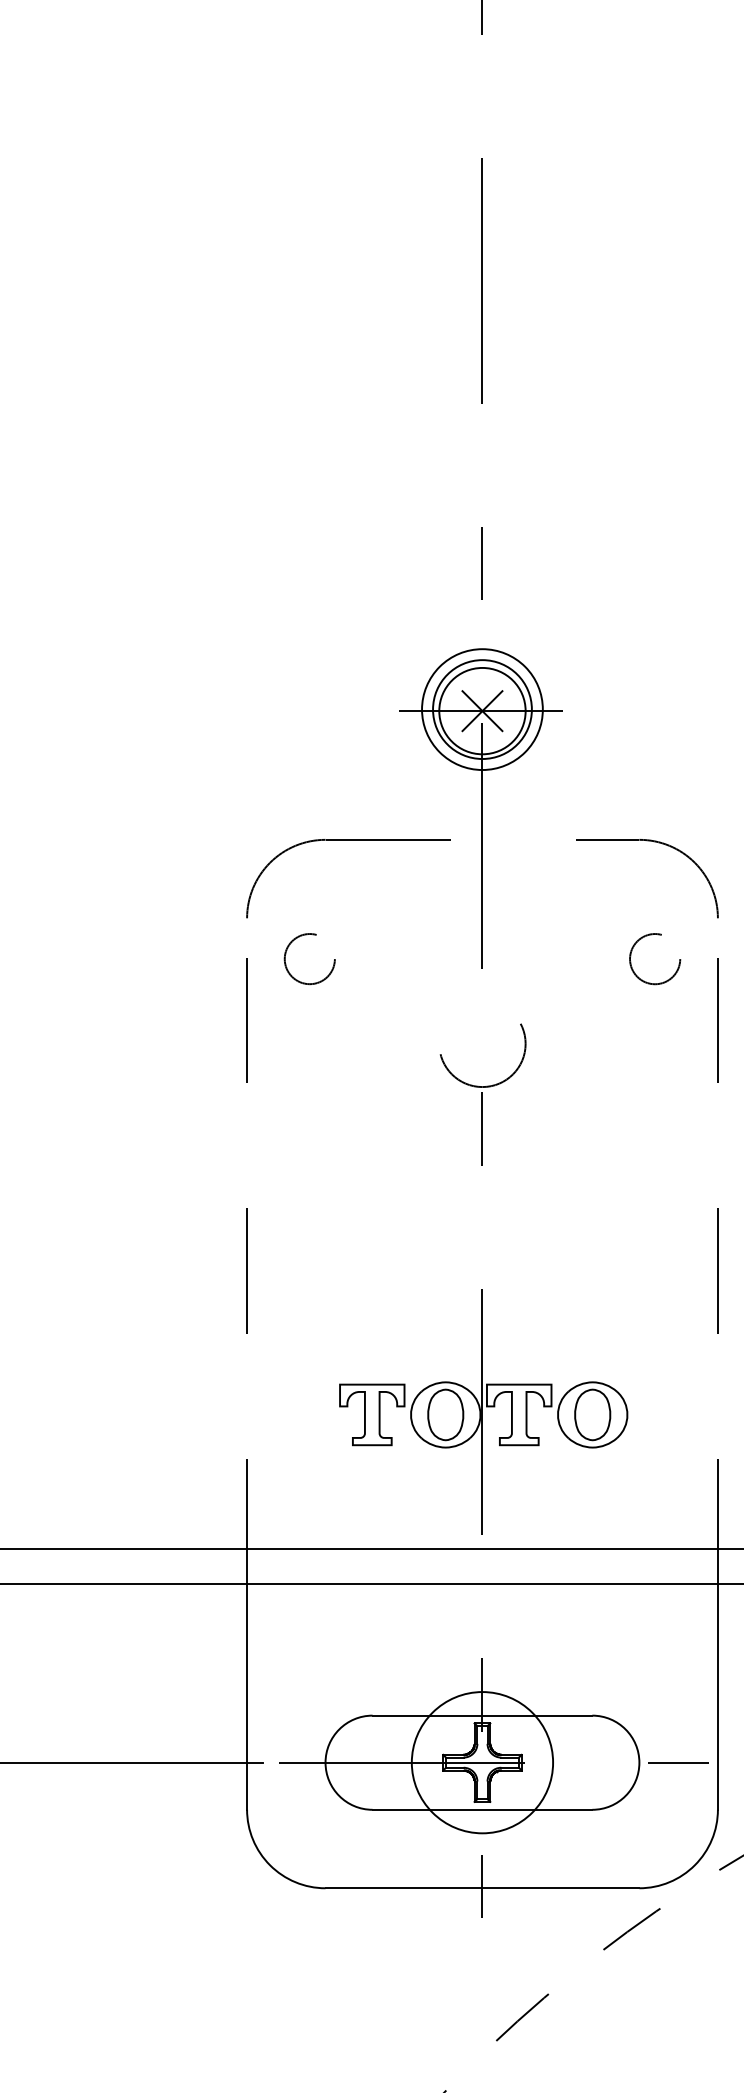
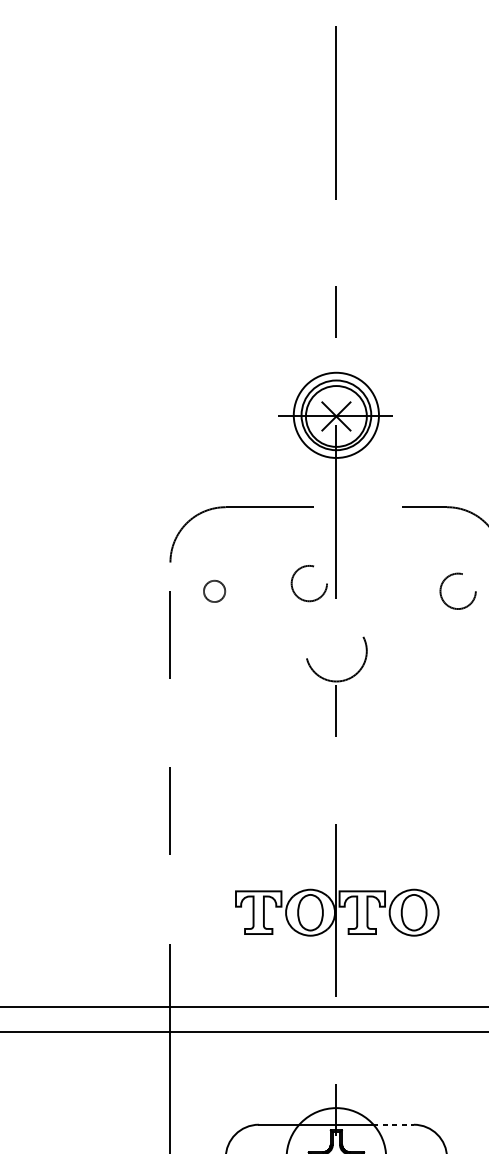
circle: (309, 959) -> (214, 591), size x0.6
part: (464, 960) -> (323, 592), added
line: (563, 1715) -> (393, 1124), solid -> dashed

